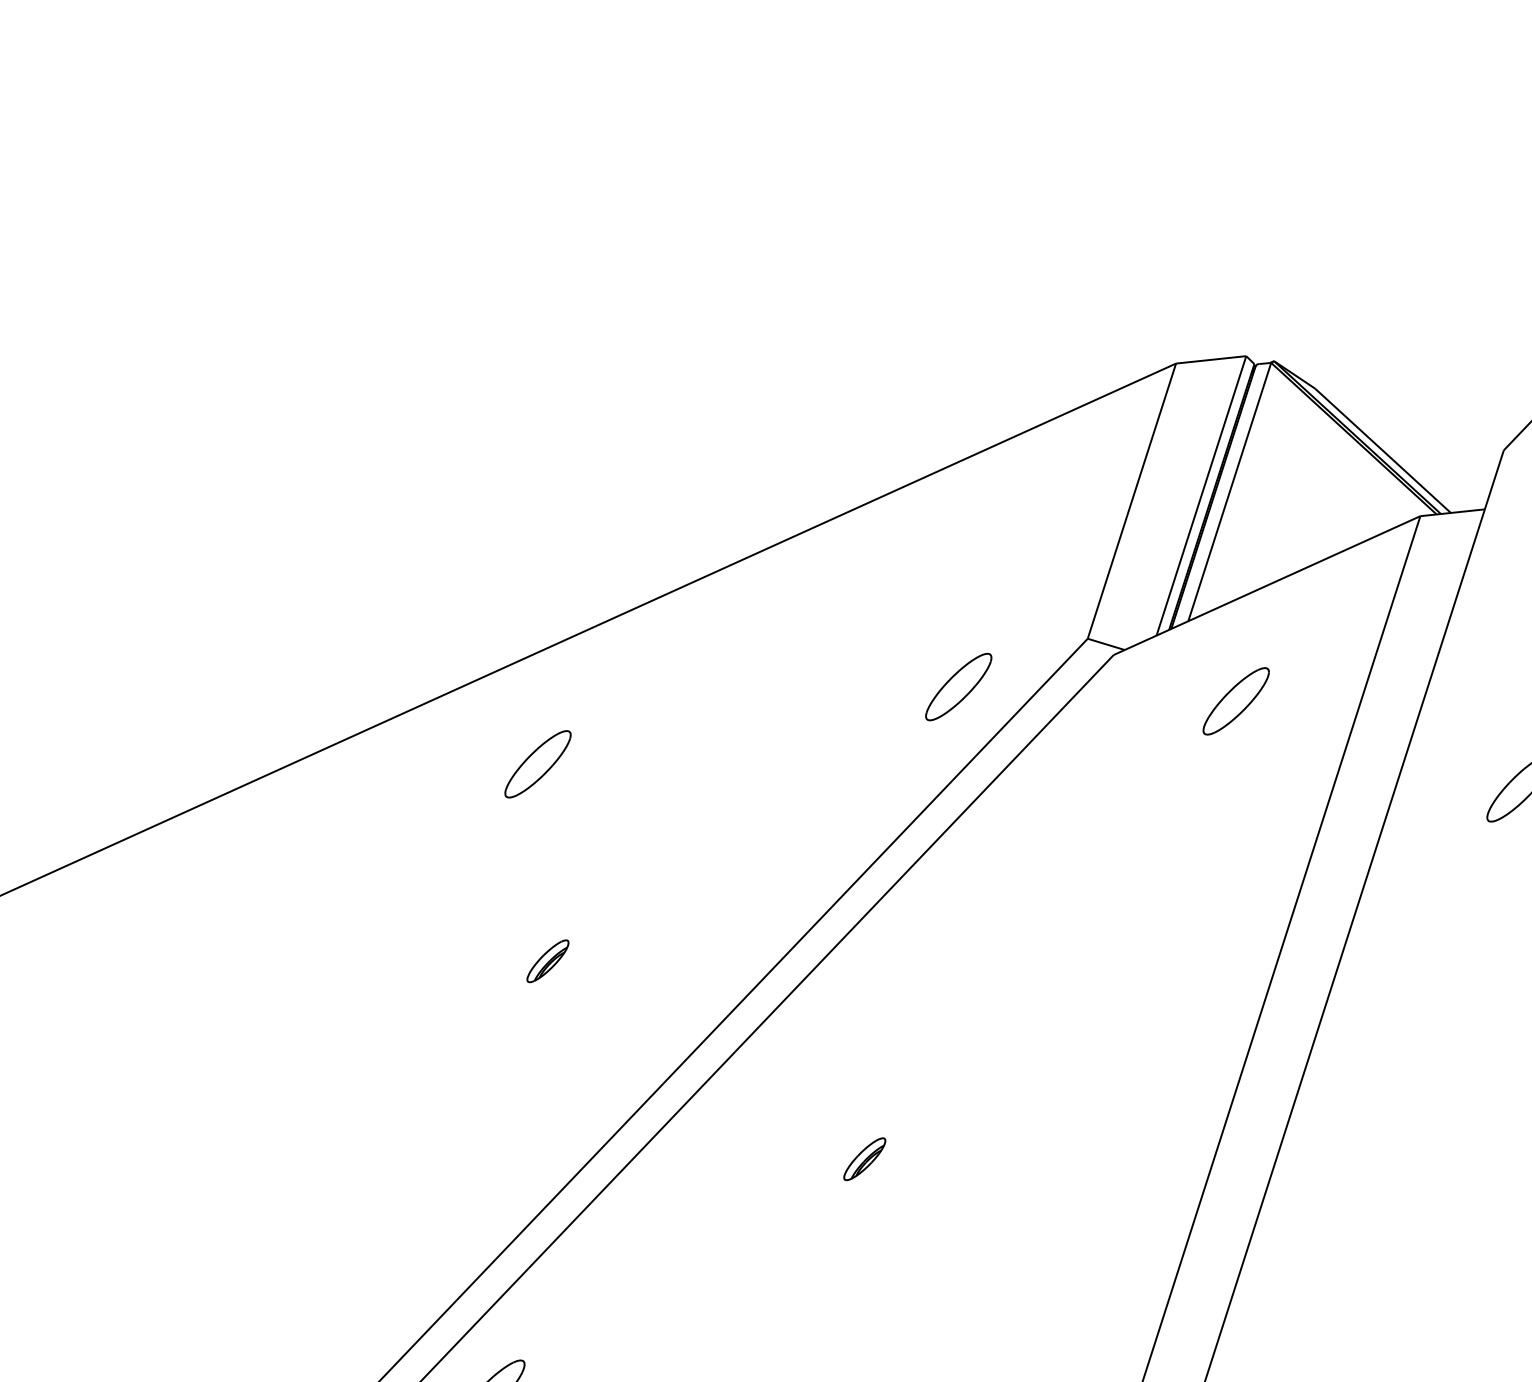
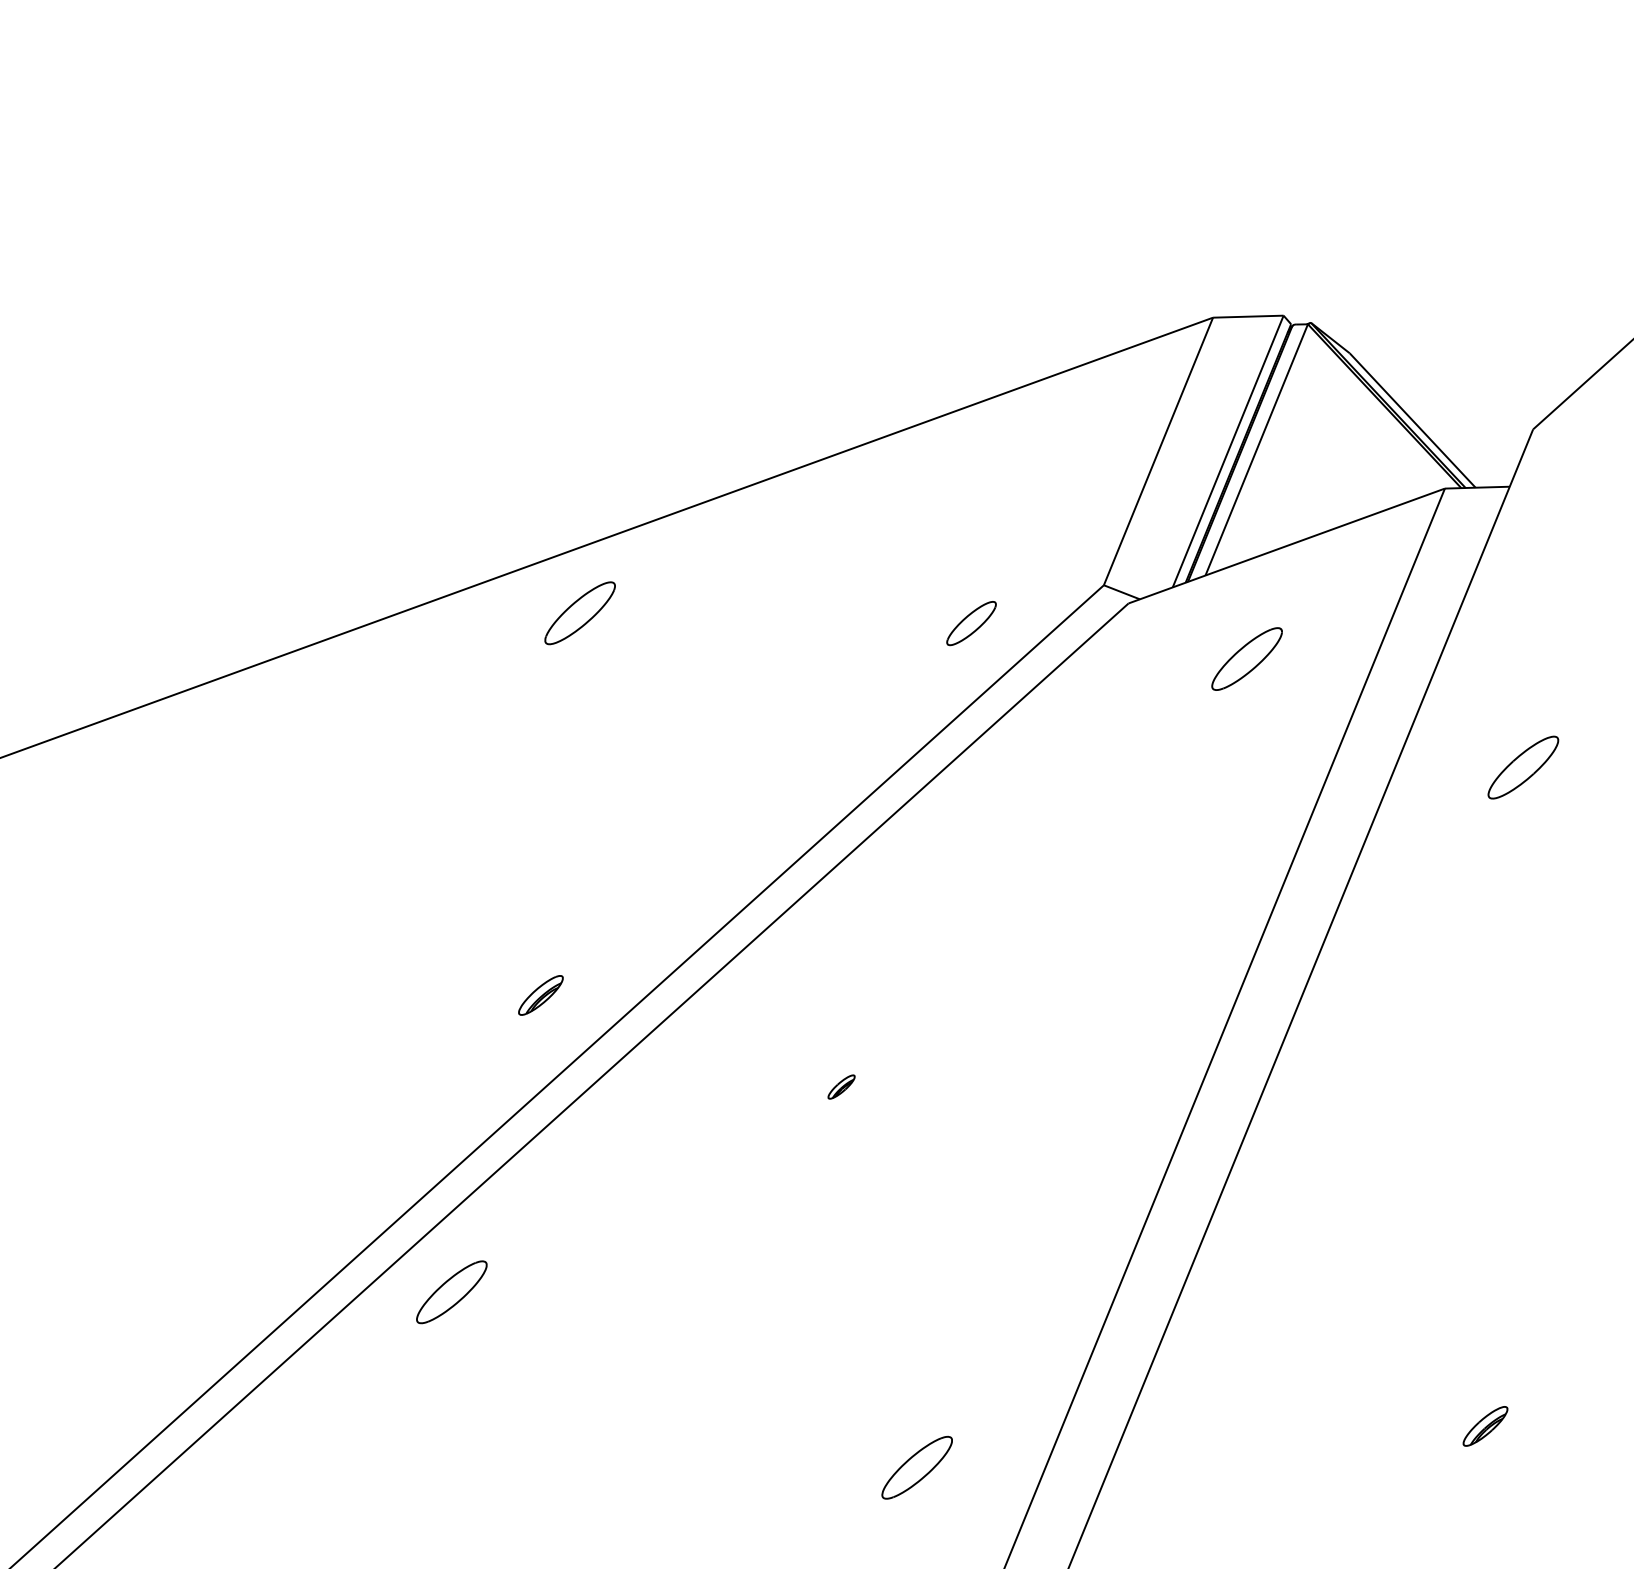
part: (958, 687) -> (971, 623), size x0.7
part: (537, 764) -> (579, 613), moved
part: (547, 961) -> (540, 995), moved
part: (864, 1158) -> (841, 1086), size x0.6

